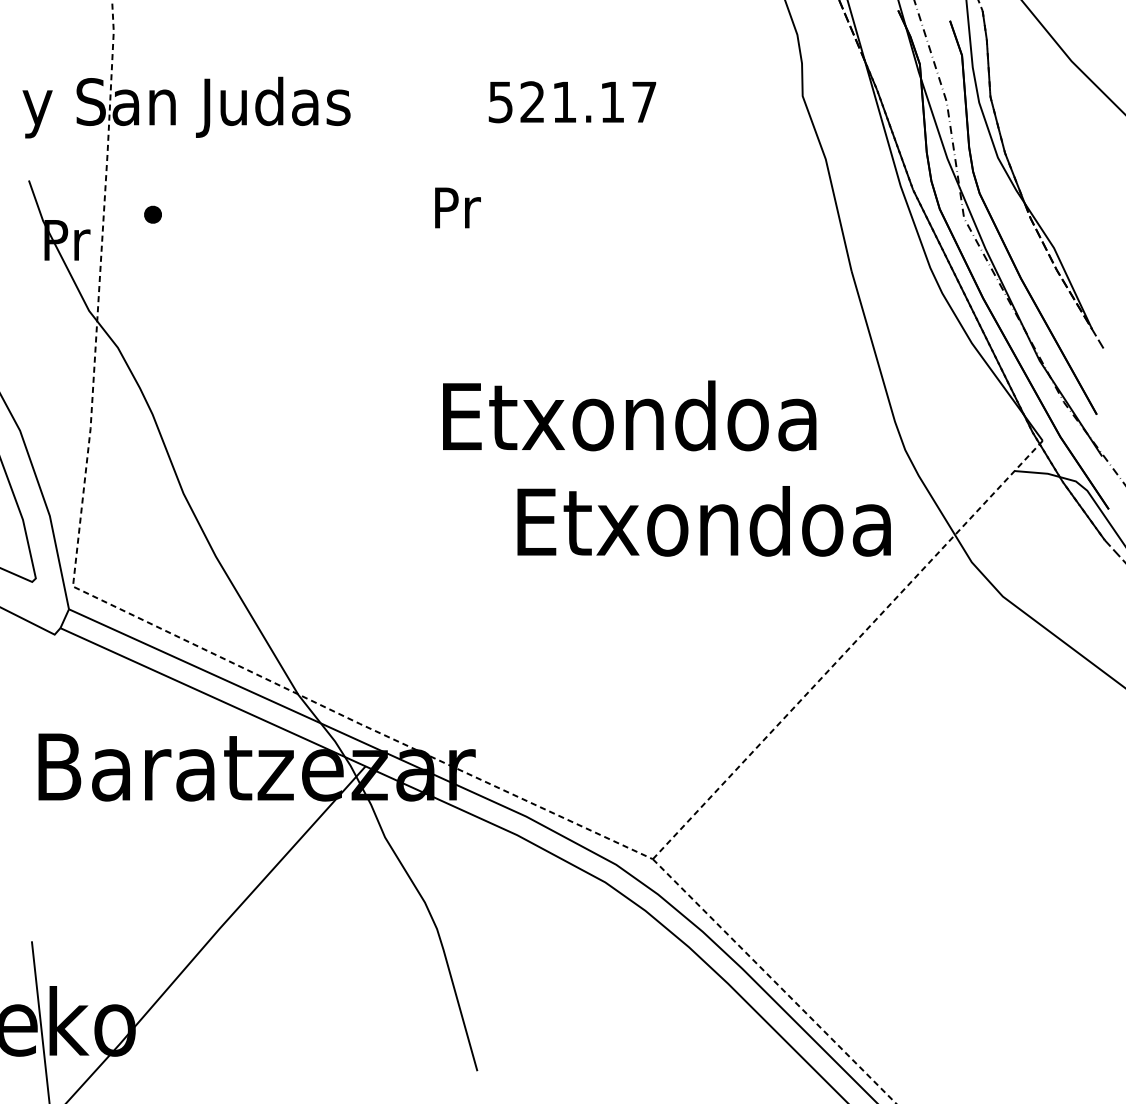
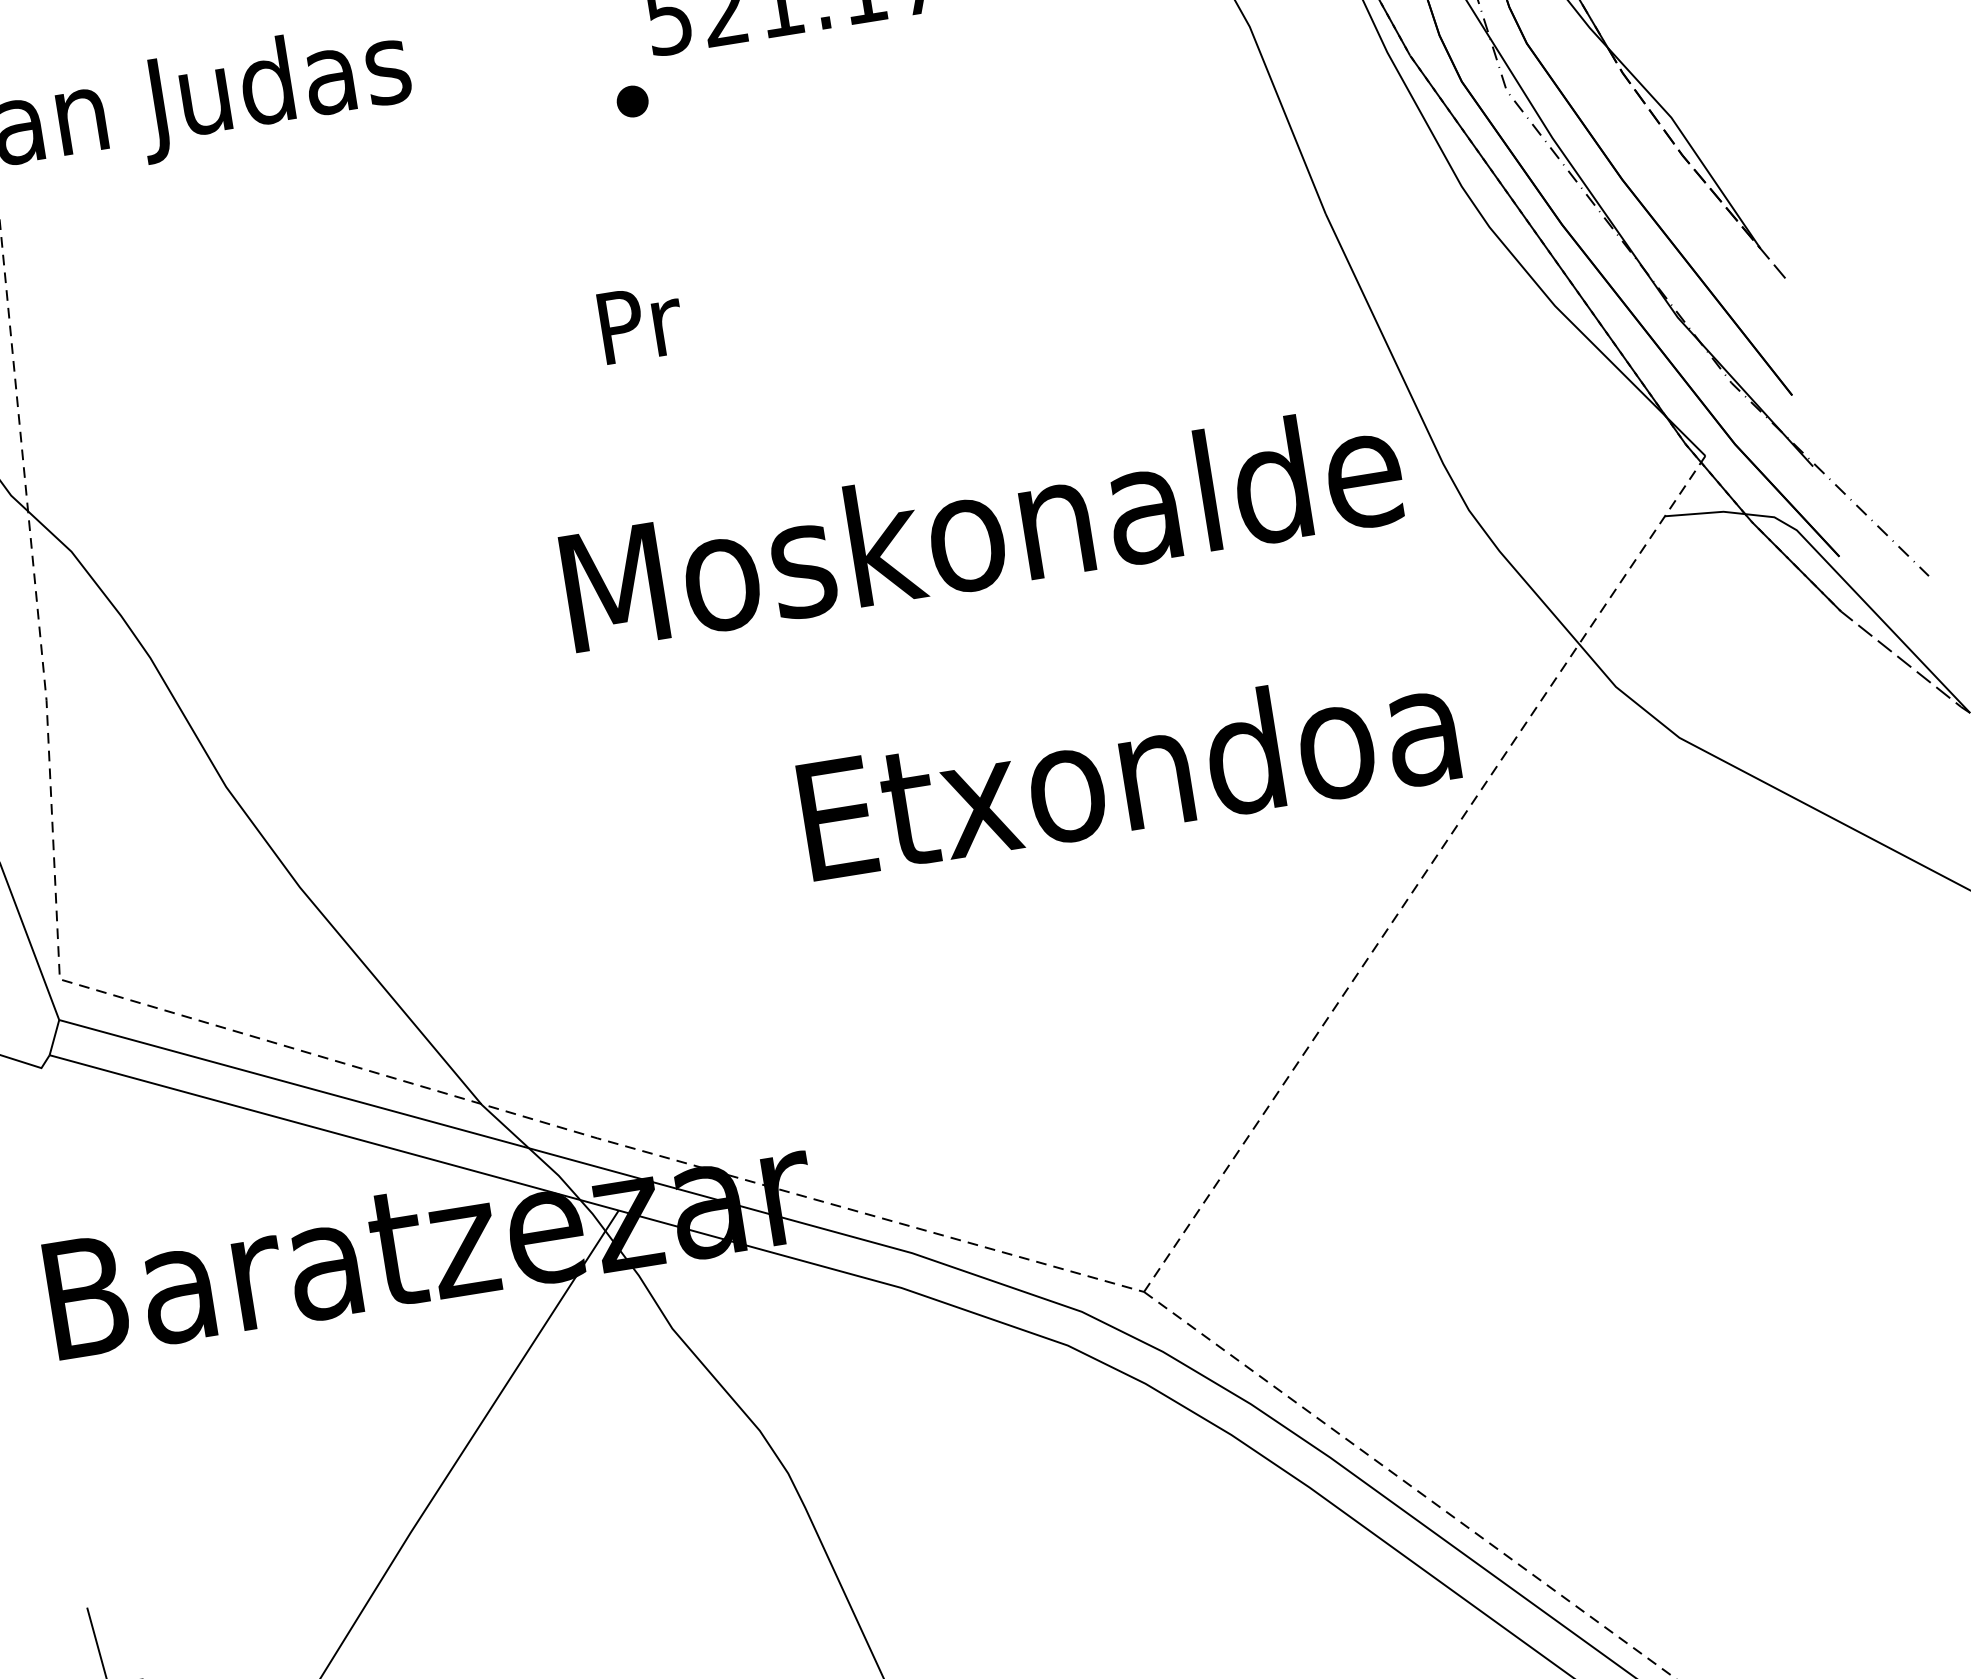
text: (457, 207) -> (640, 322), moved
part: (152, 214) -> (631, 101), moved
text: (630, 415) -> (981, 526), Etxondoa -> Moskonalde
text: (703, 521) -> (1127, 770), moved

